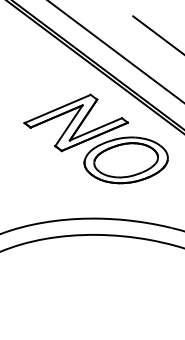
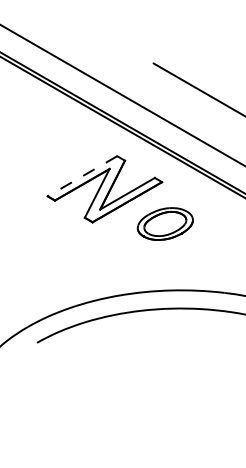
line: (57, 109) -> (82, 176), solid -> dashed
part: (126, 159) -> (165, 223), size x0.6

